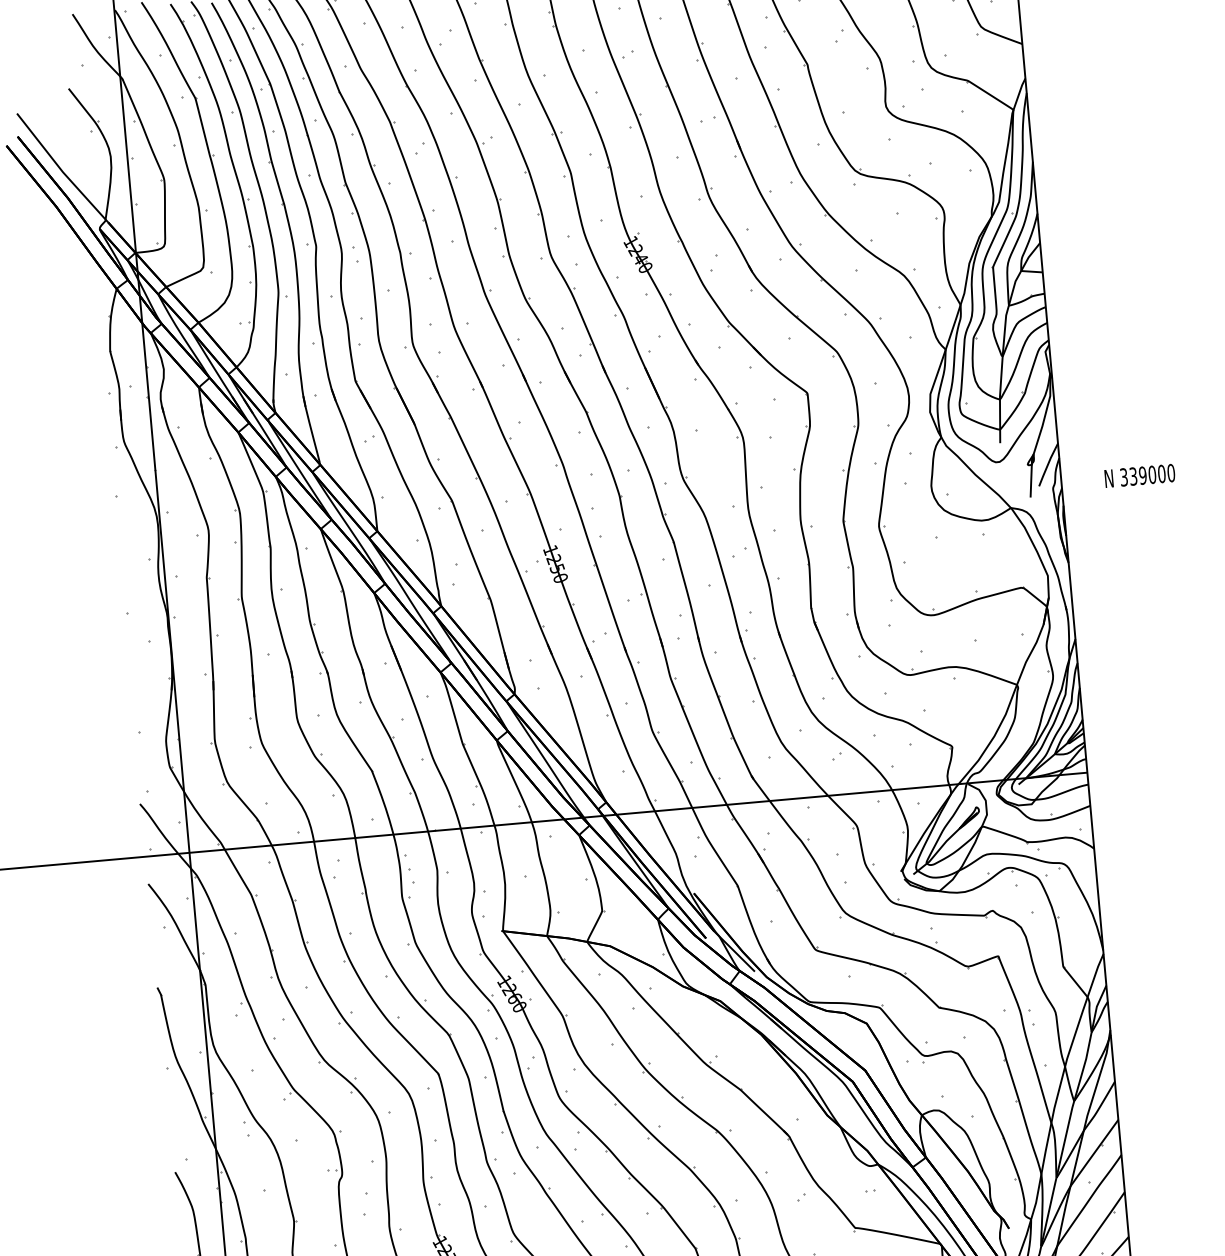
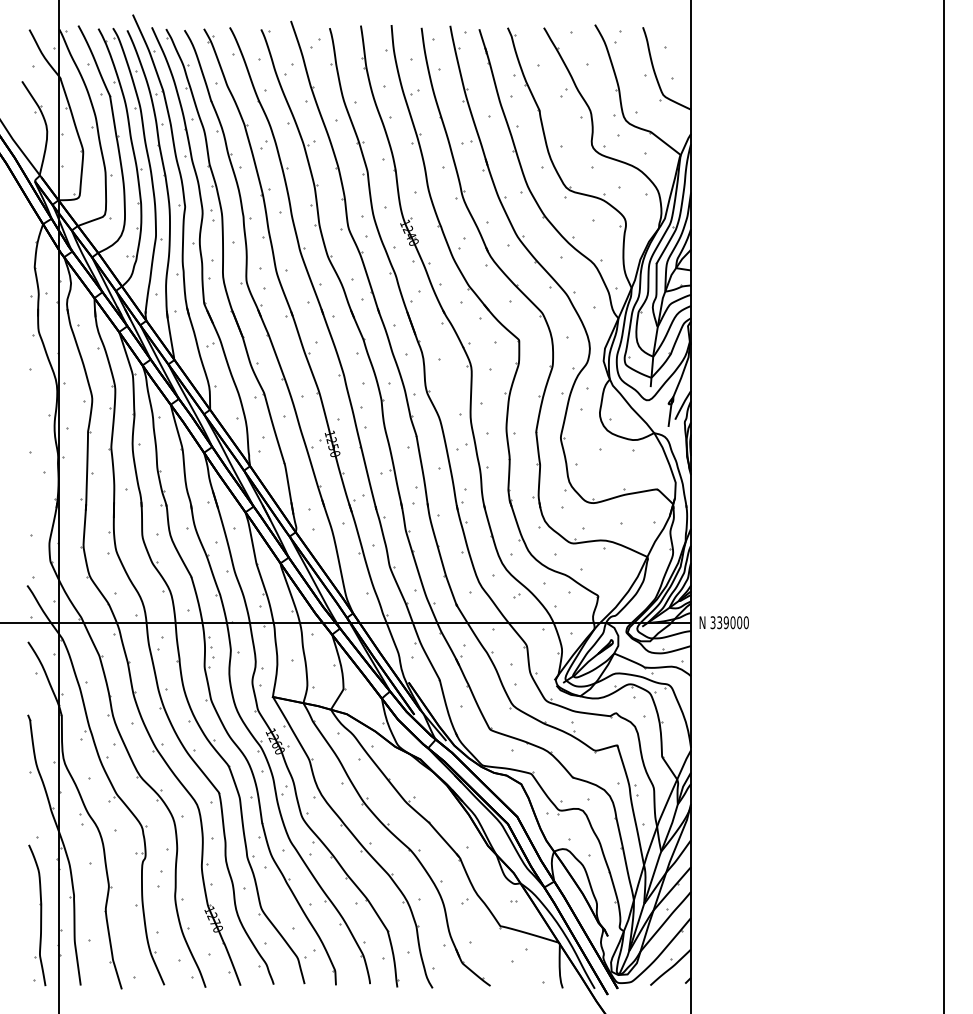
text: (1138, 475) -> (723, 622), moved

